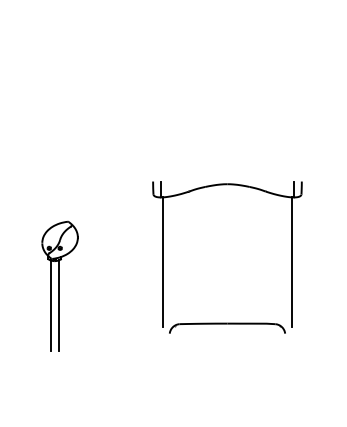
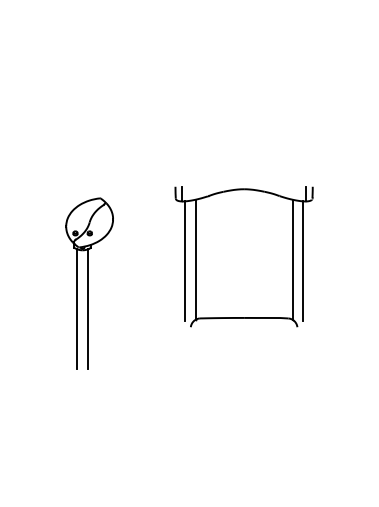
line: (174, 260) -> (195, 259), added
line: (279, 260) -> (292, 259), added
part: (59, 286) -> (89, 283), size x1.43

